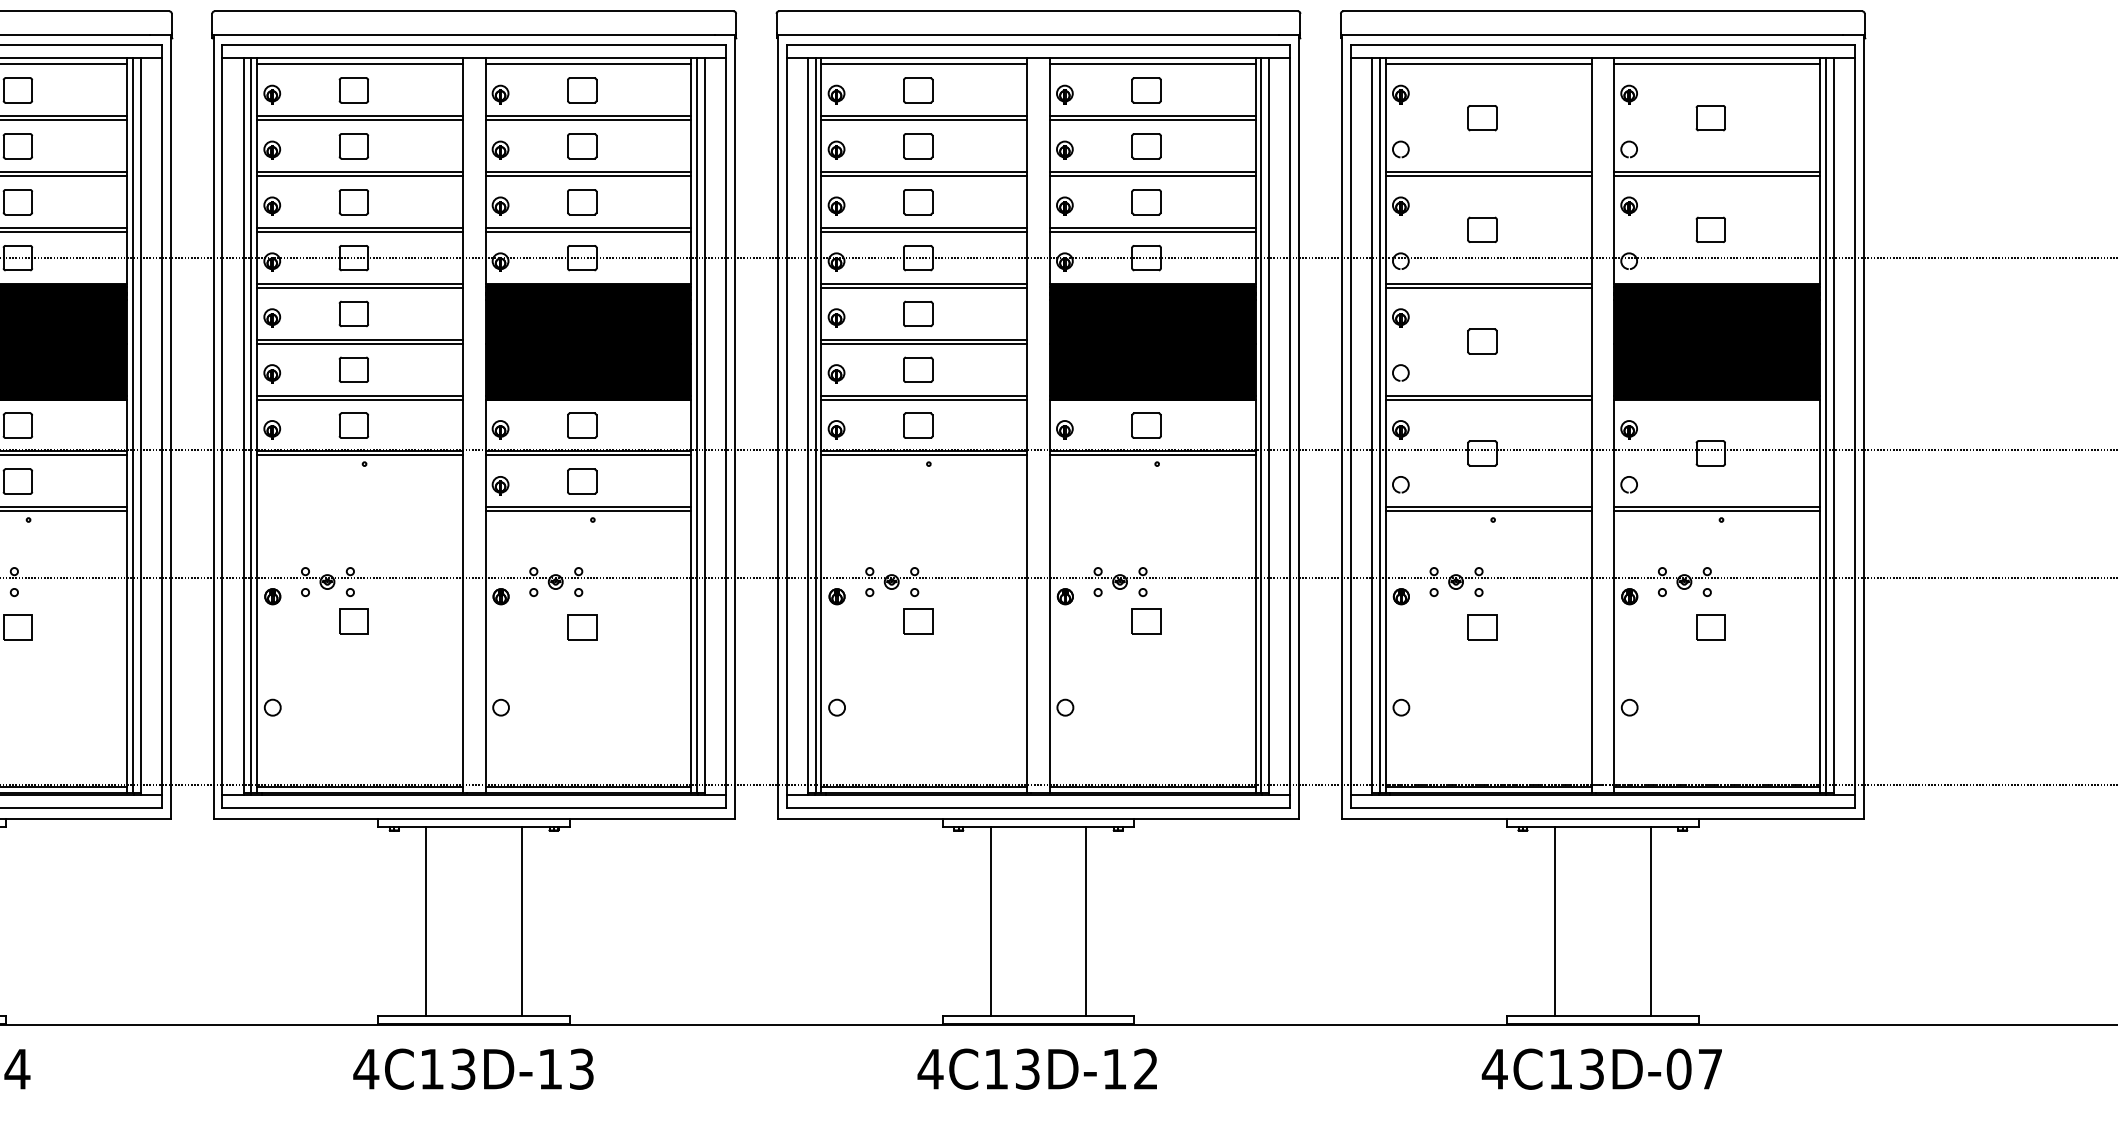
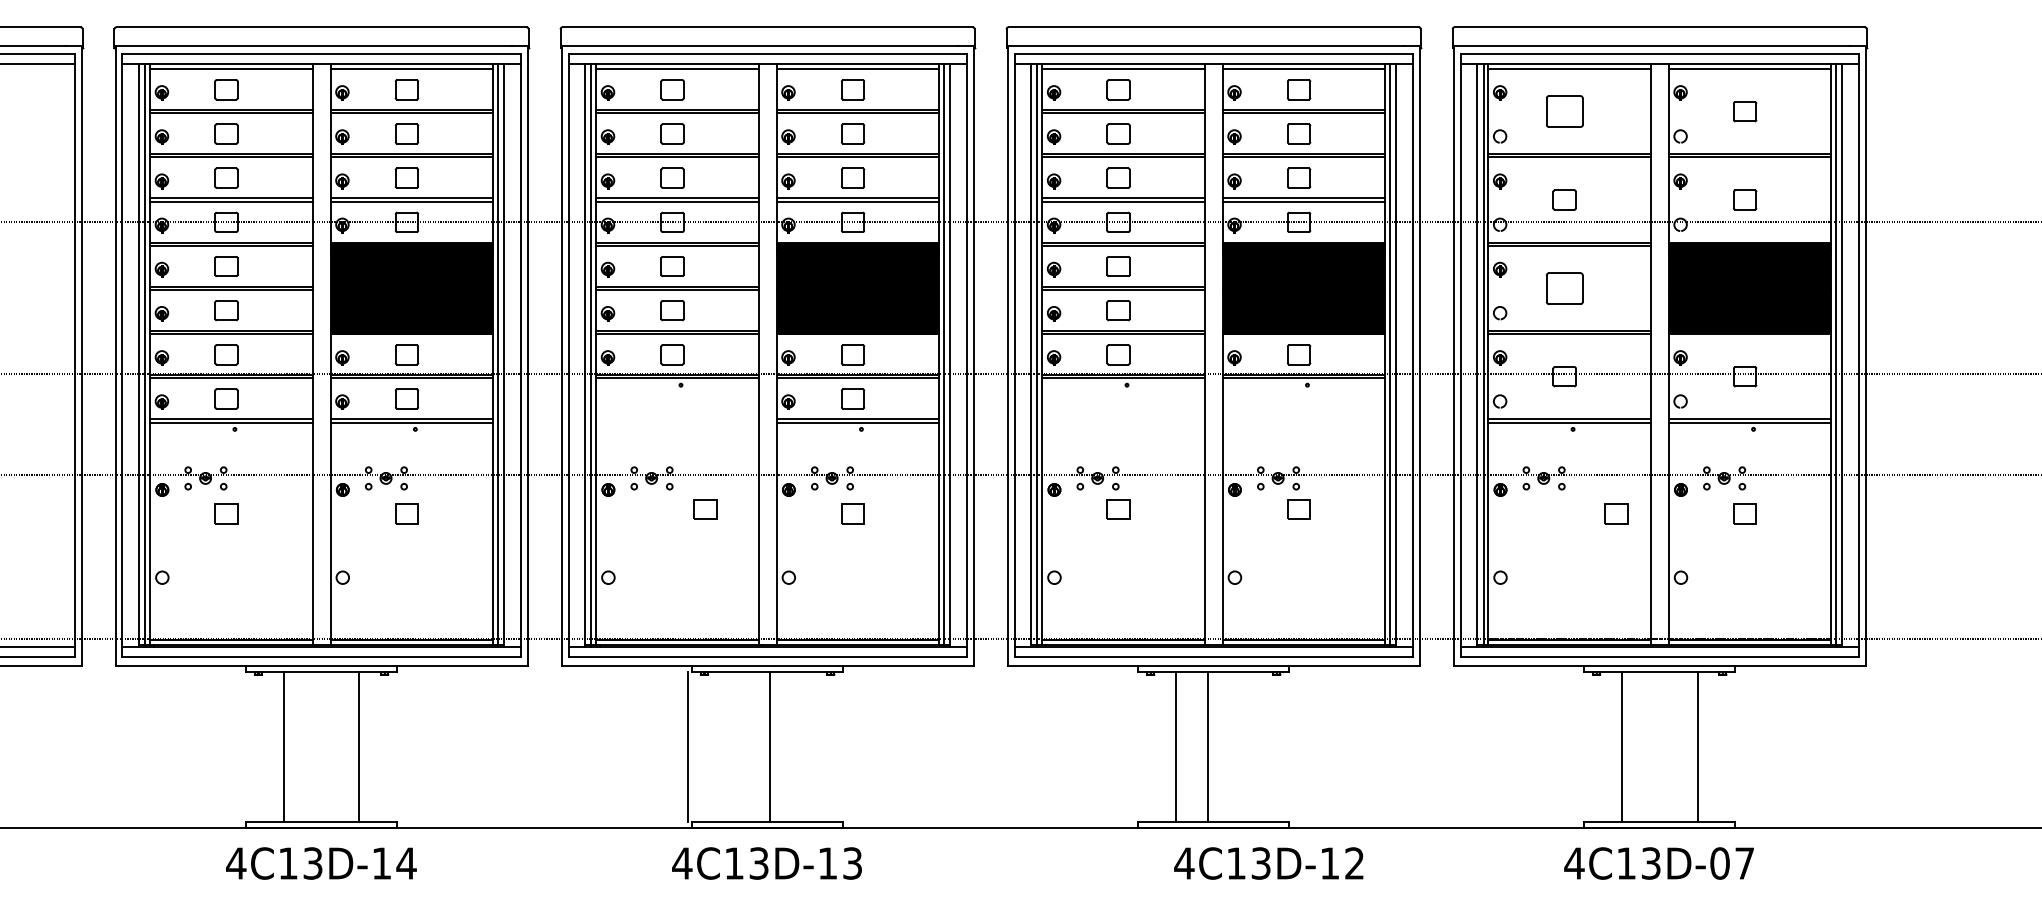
part: (1482, 117) -> (1564, 111), size x1.6
part: (1482, 340) -> (1564, 287), size x1.6
part: (353, 621) -> (705, 509), moved
part: (1482, 626) -> (1616, 513), moved
line: (425, 921) -> (687, 746), moved
line: (522, 921) -> (770, 746), moved
line: (1086, 921) -> (1207, 746), moved
text: (1037, 1069) -> (1268, 863), moved

